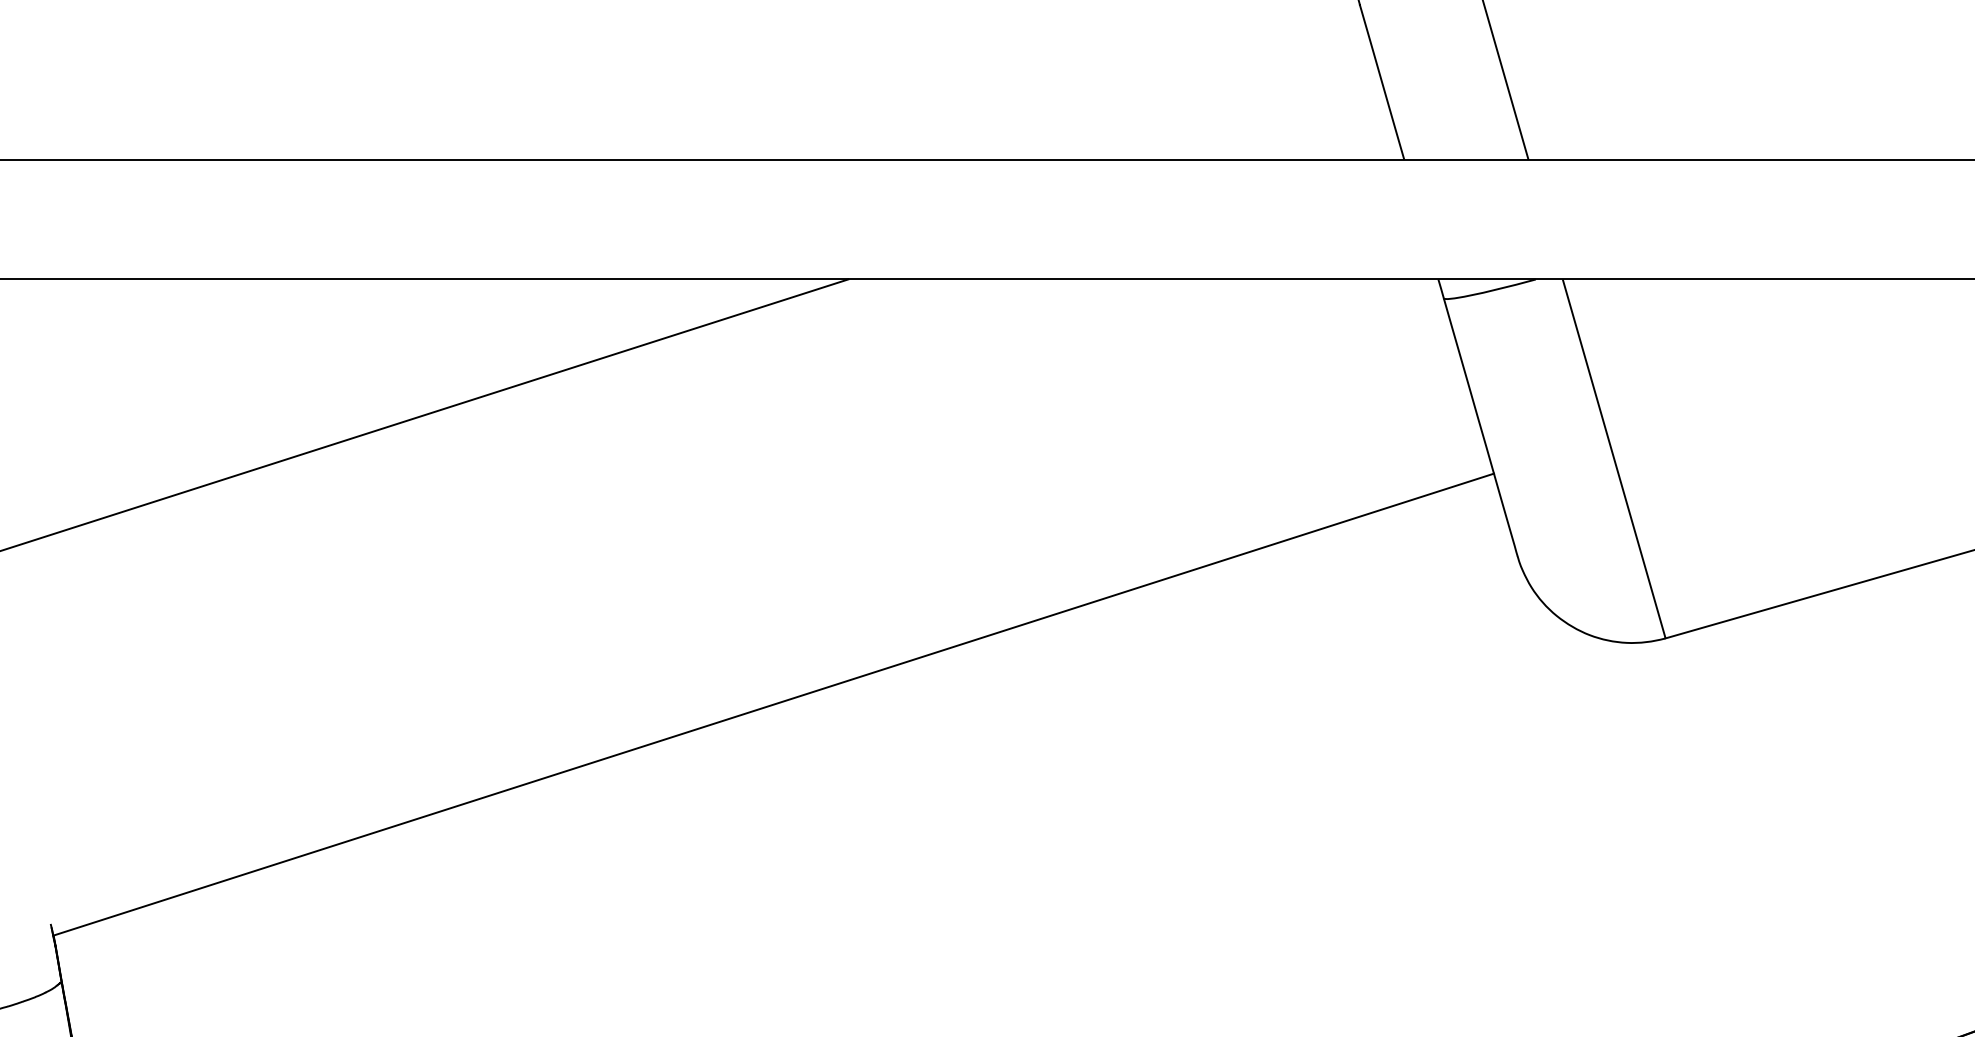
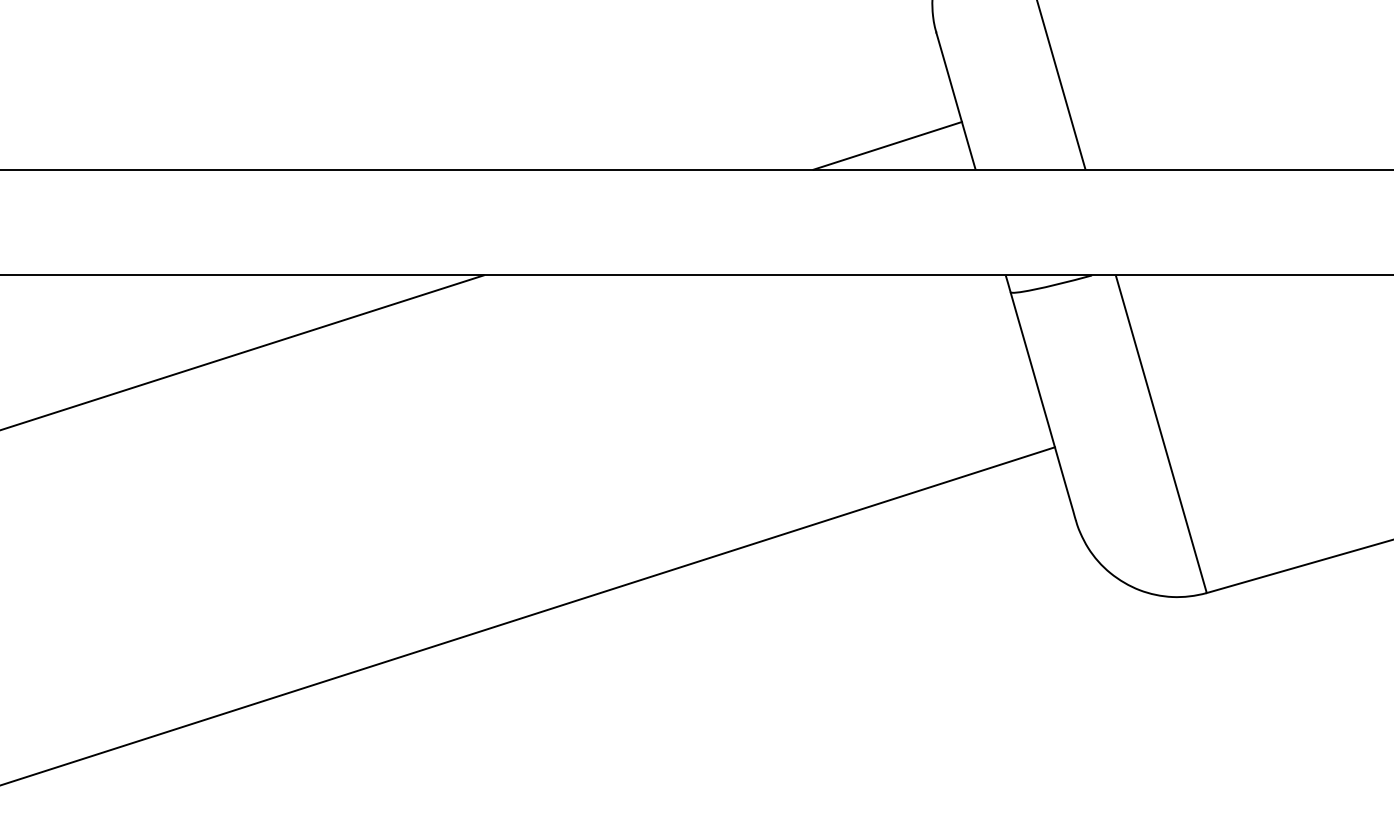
line: (1304, 133) -> (887, 146), added

